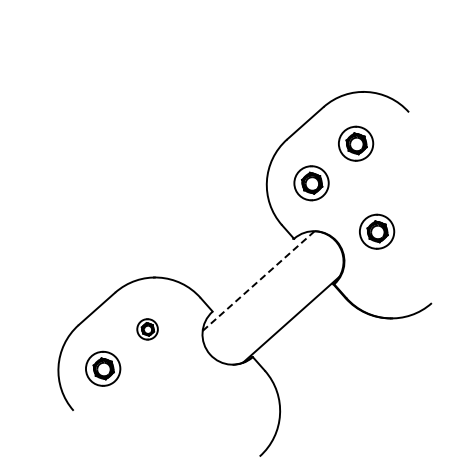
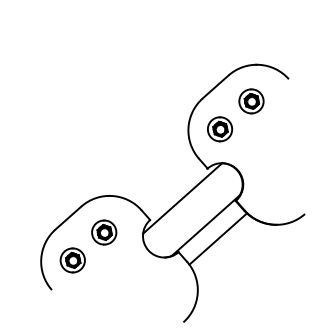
part: (377, 231) -> (266, 163), removed
line: (258, 281) -> (182, 198), dashed -> solid
part: (147, 329) -> (104, 232), size x1.67
line: (308, 338) -> (217, 239), added

